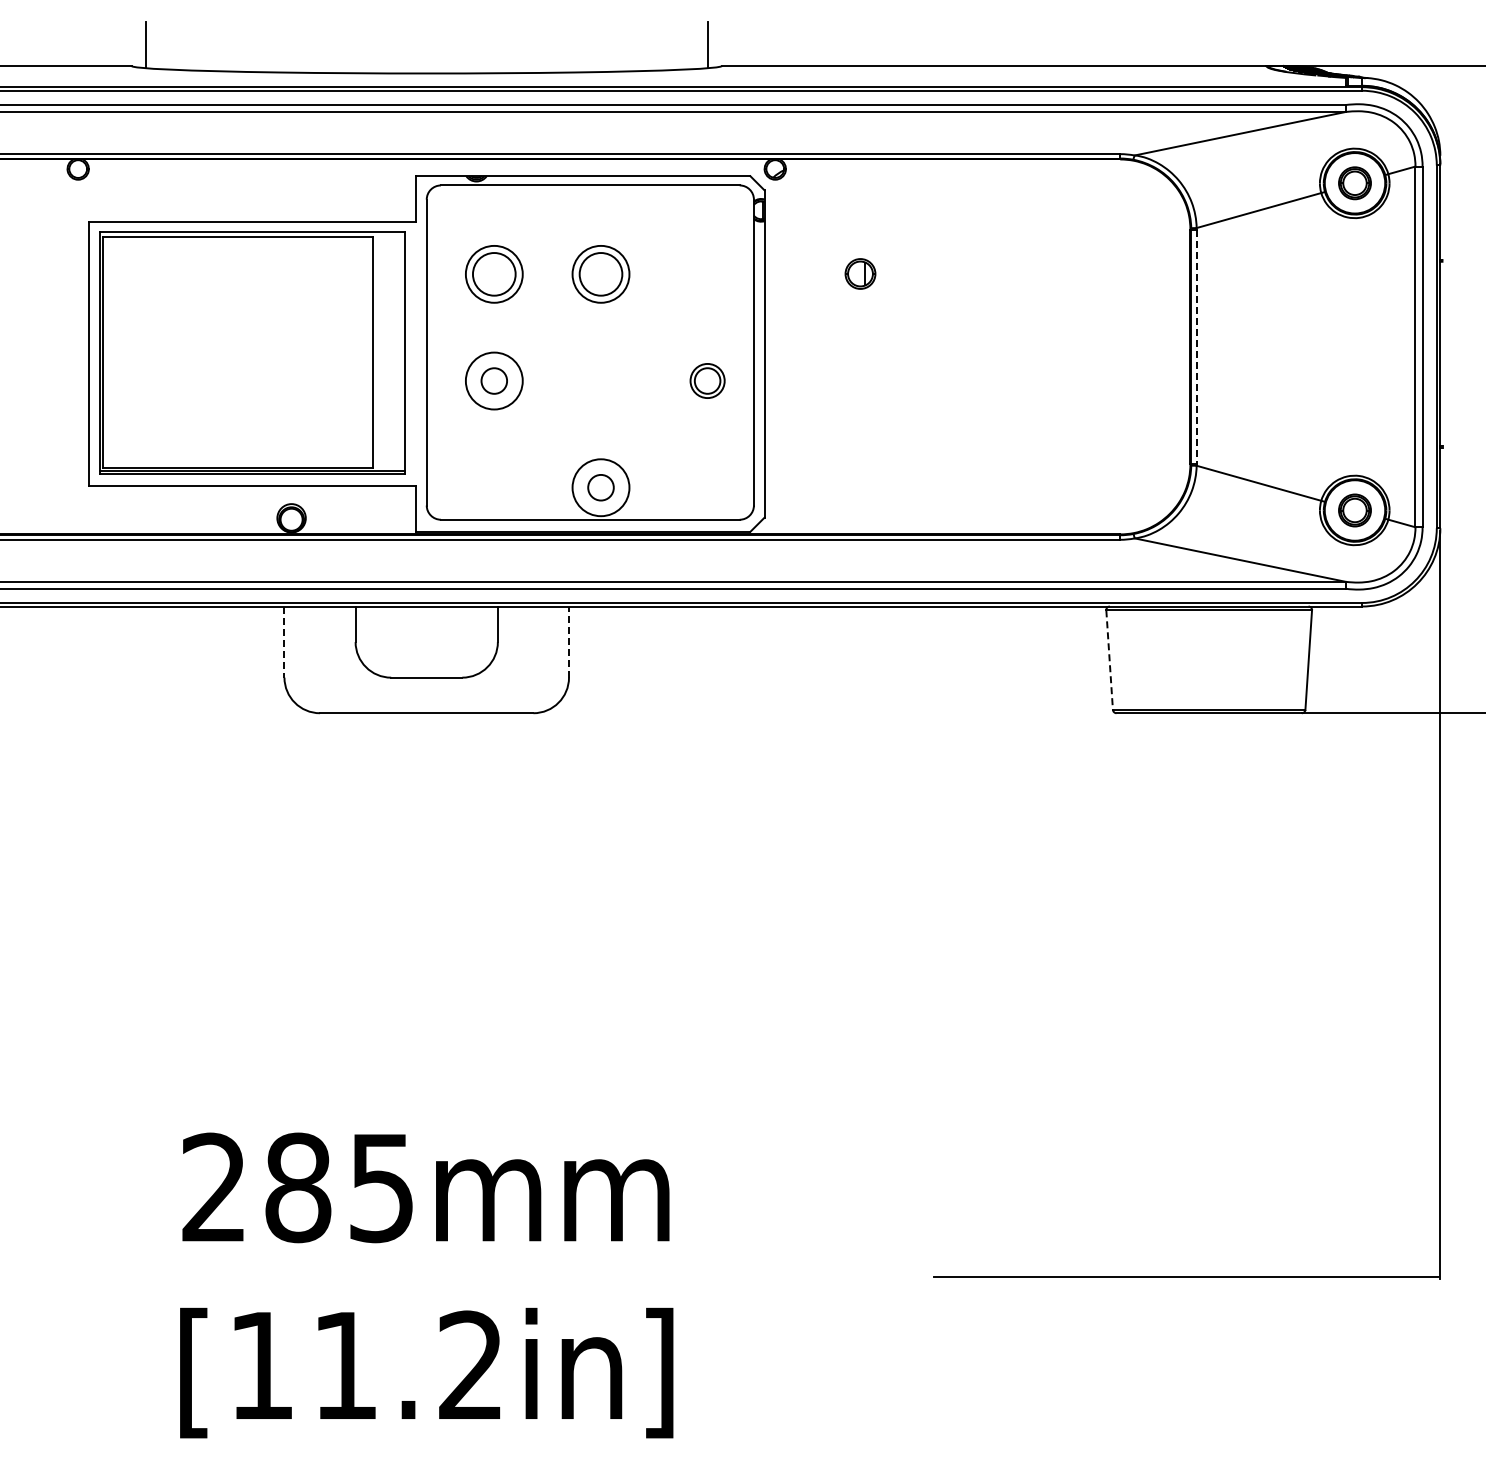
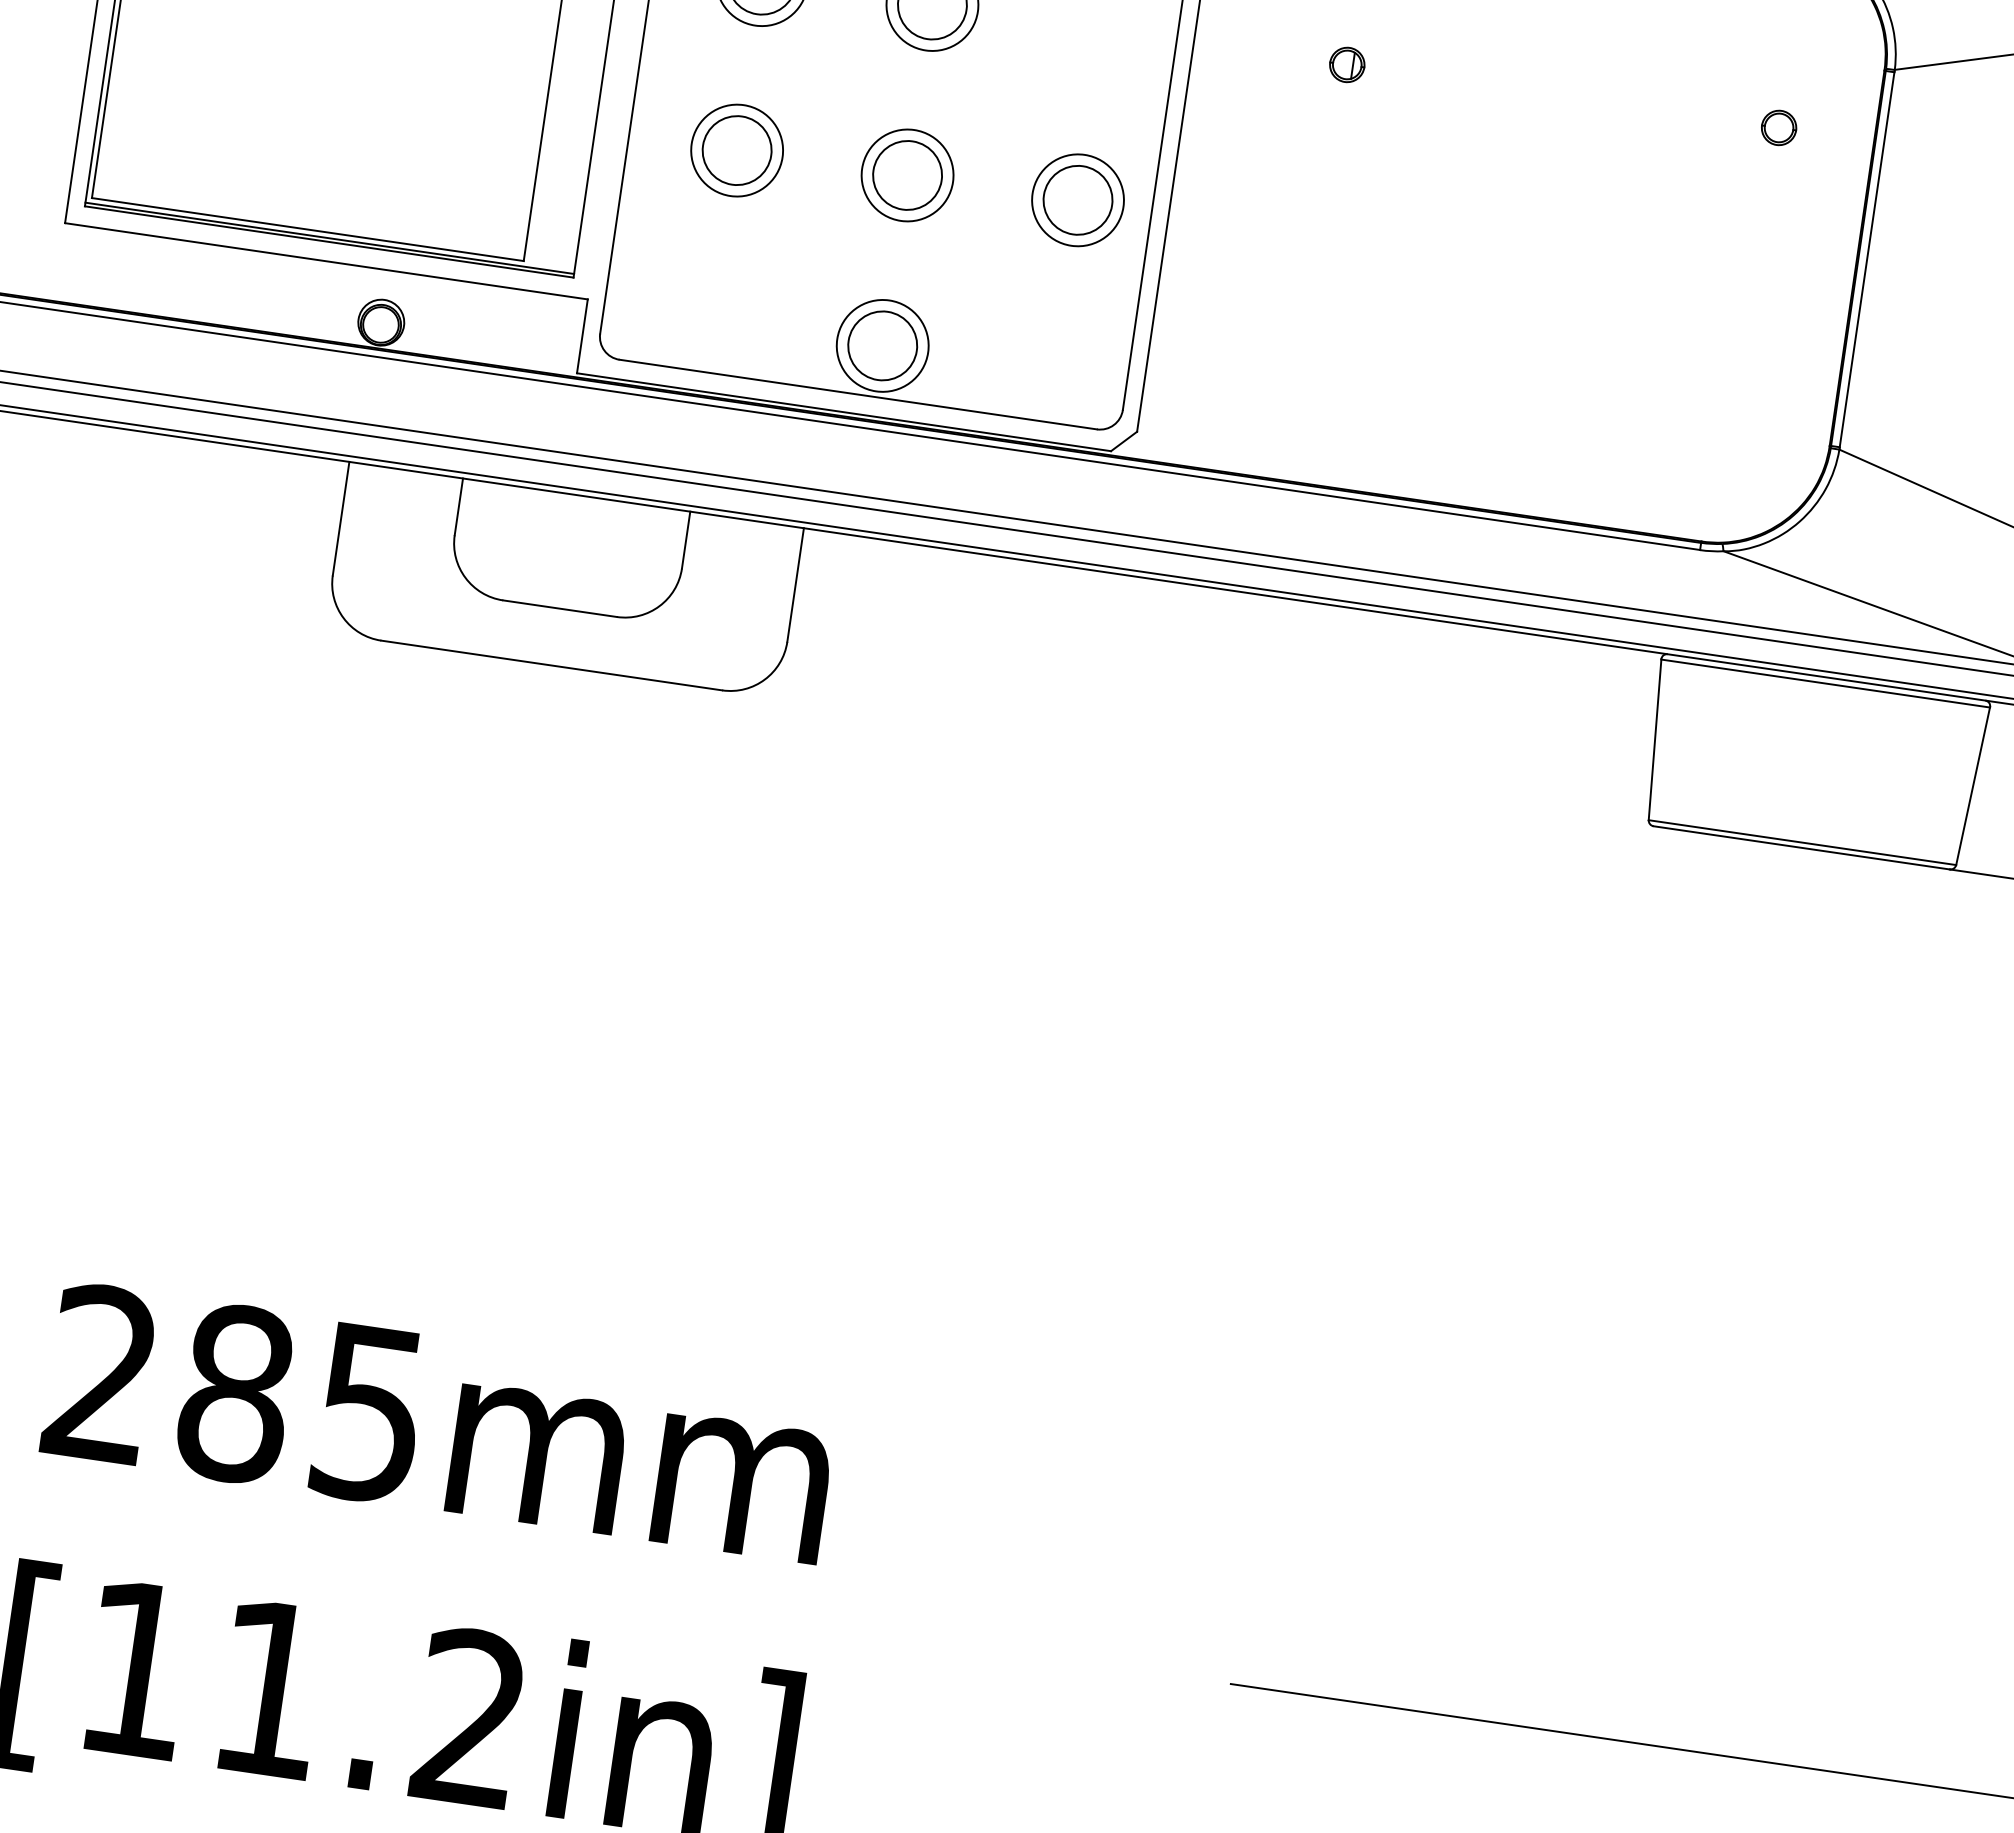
part: (860, 273) -> (1347, 64), size x0.71
part: (1130, 273) -> (1778, 127), added
line: (1196, 347) -> (1866, 260), dashed -> solid
circle: (493, 380) -> (735, 149), size x1.67
part: (600, 380) -> (906, 174), added
part: (707, 380) -> (1077, 199), size x1.67
circle: (600, 487) -> (881, 345), size x1.67
line: (284, 642) -> (341, 519), dashed -> solid
line: (569, 642) -> (796, 585), dashed -> solid
line: (1109, 660) -> (1654, 740), dashed -> solid

